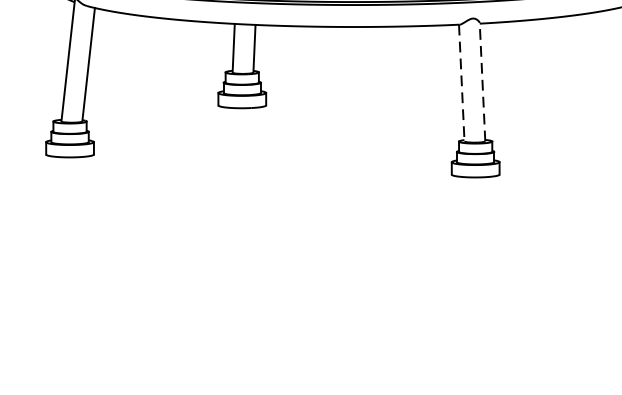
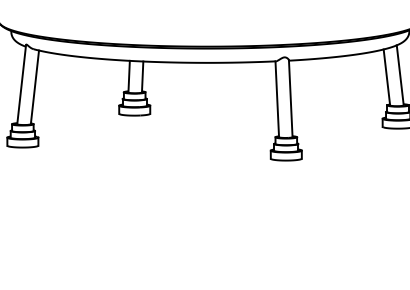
line: (482, 81) -> (290, 98), dashed -> solid
line: (462, 83) -> (277, 99), dashed -> solid

